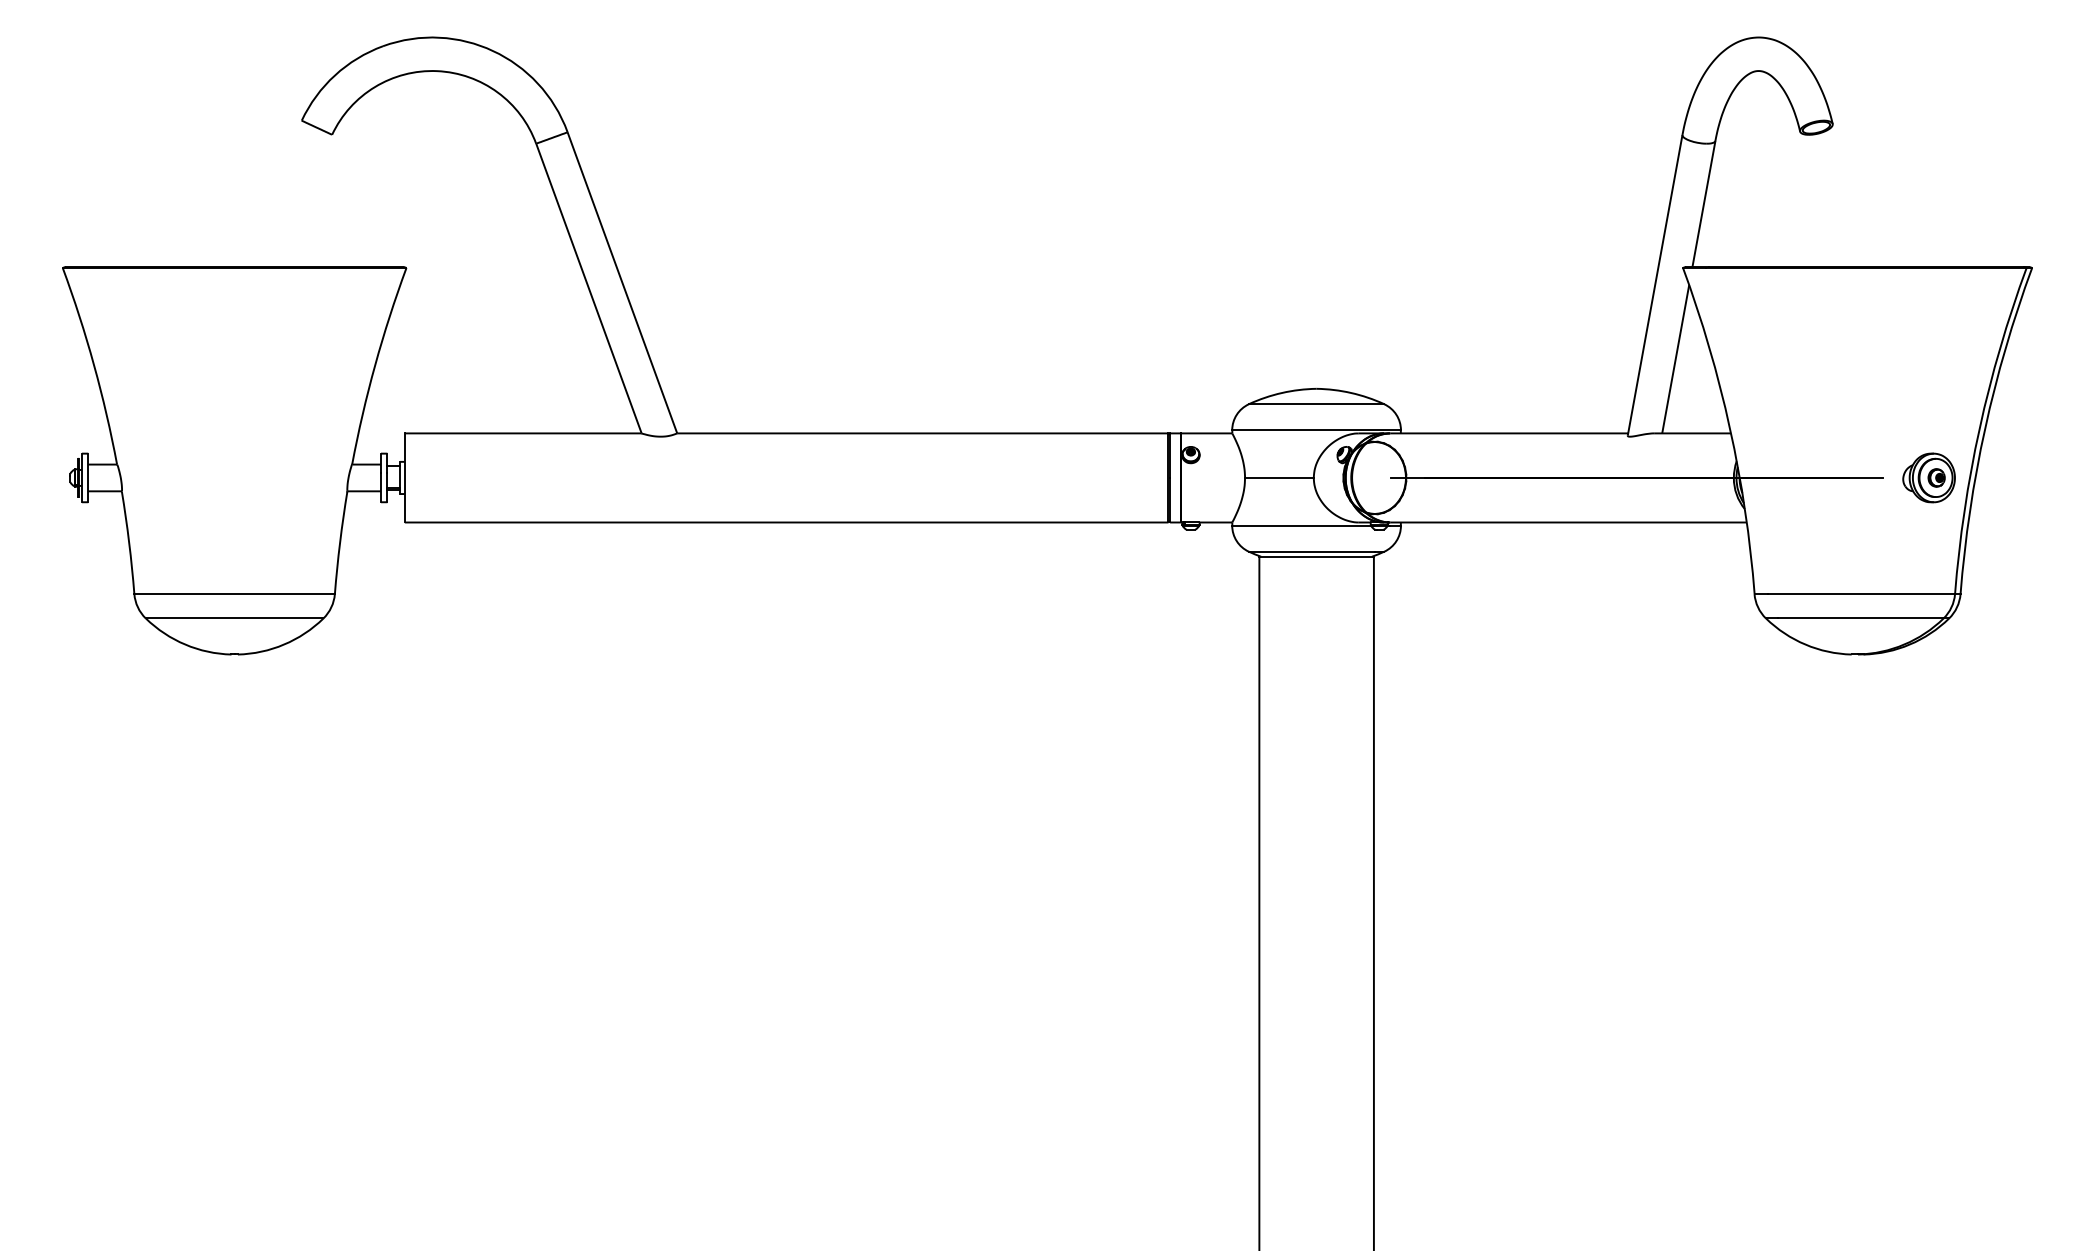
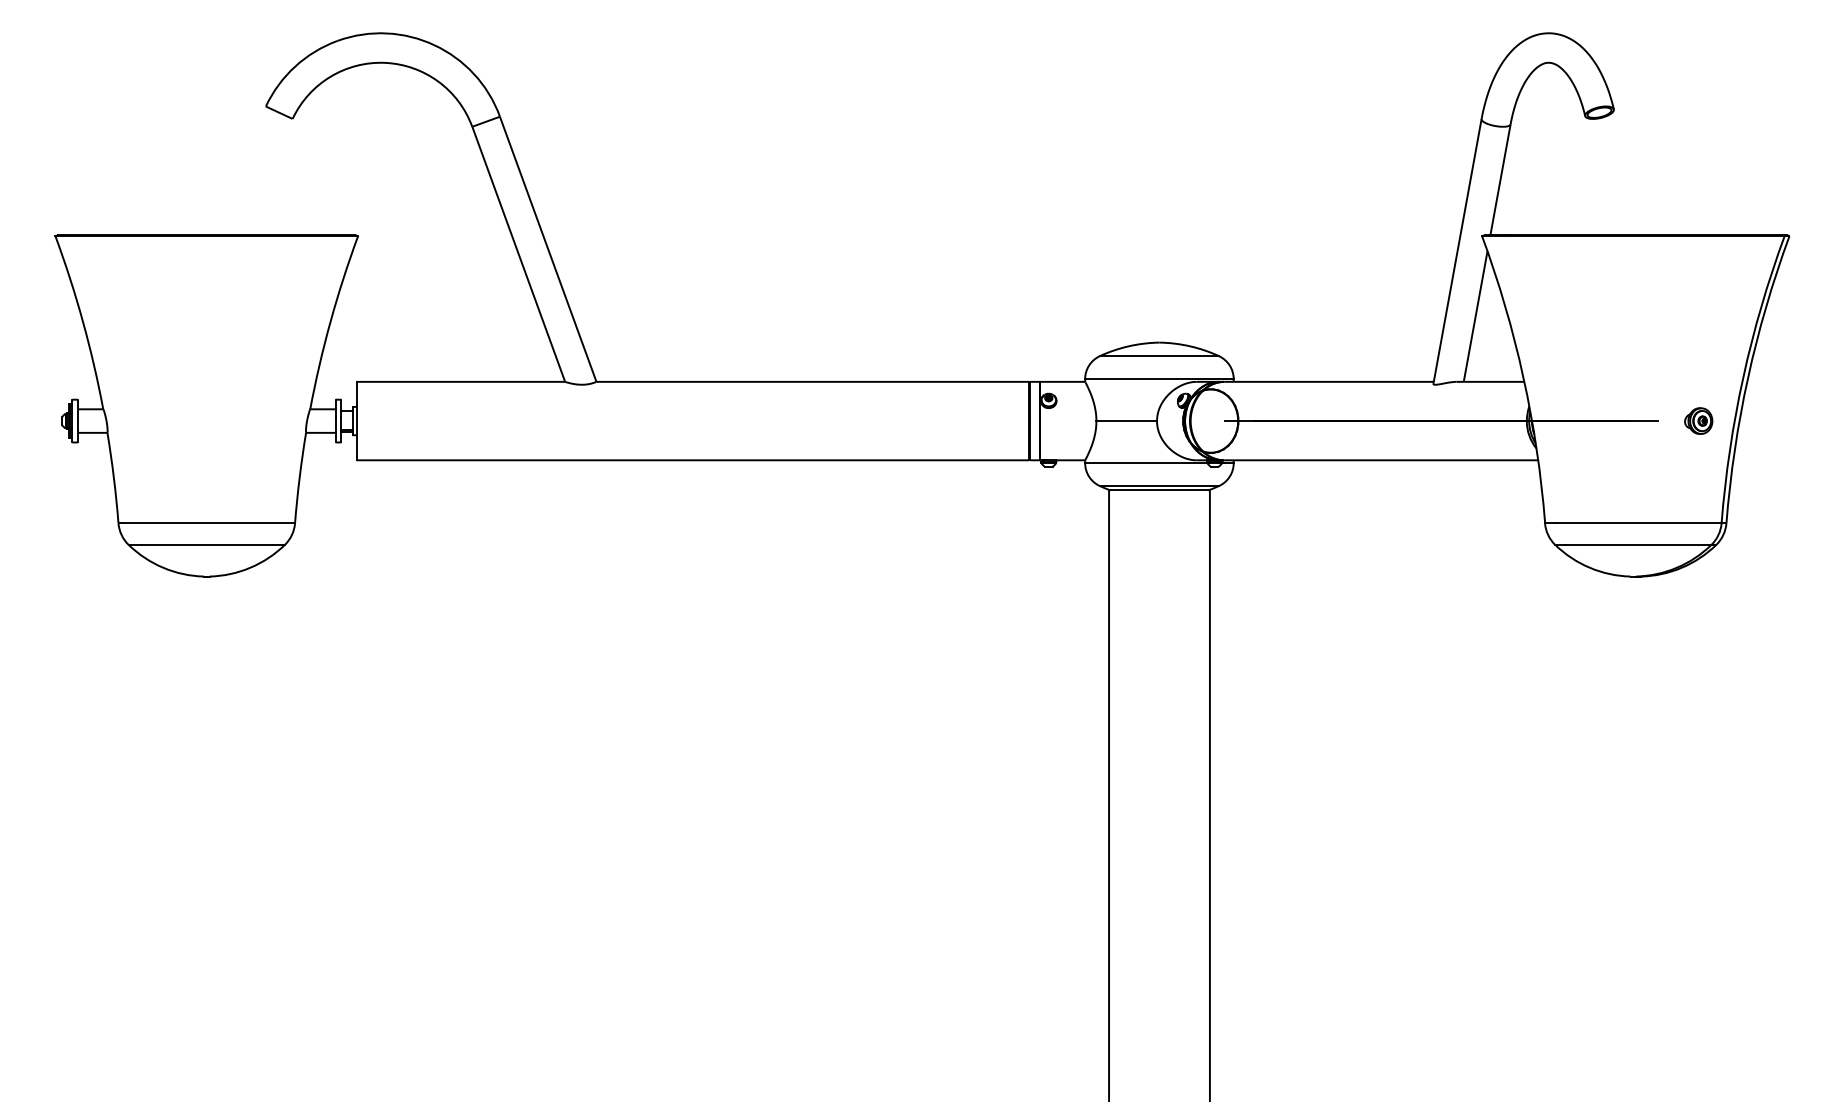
part: (1928, 477) -> (1698, 420), size x0.6

